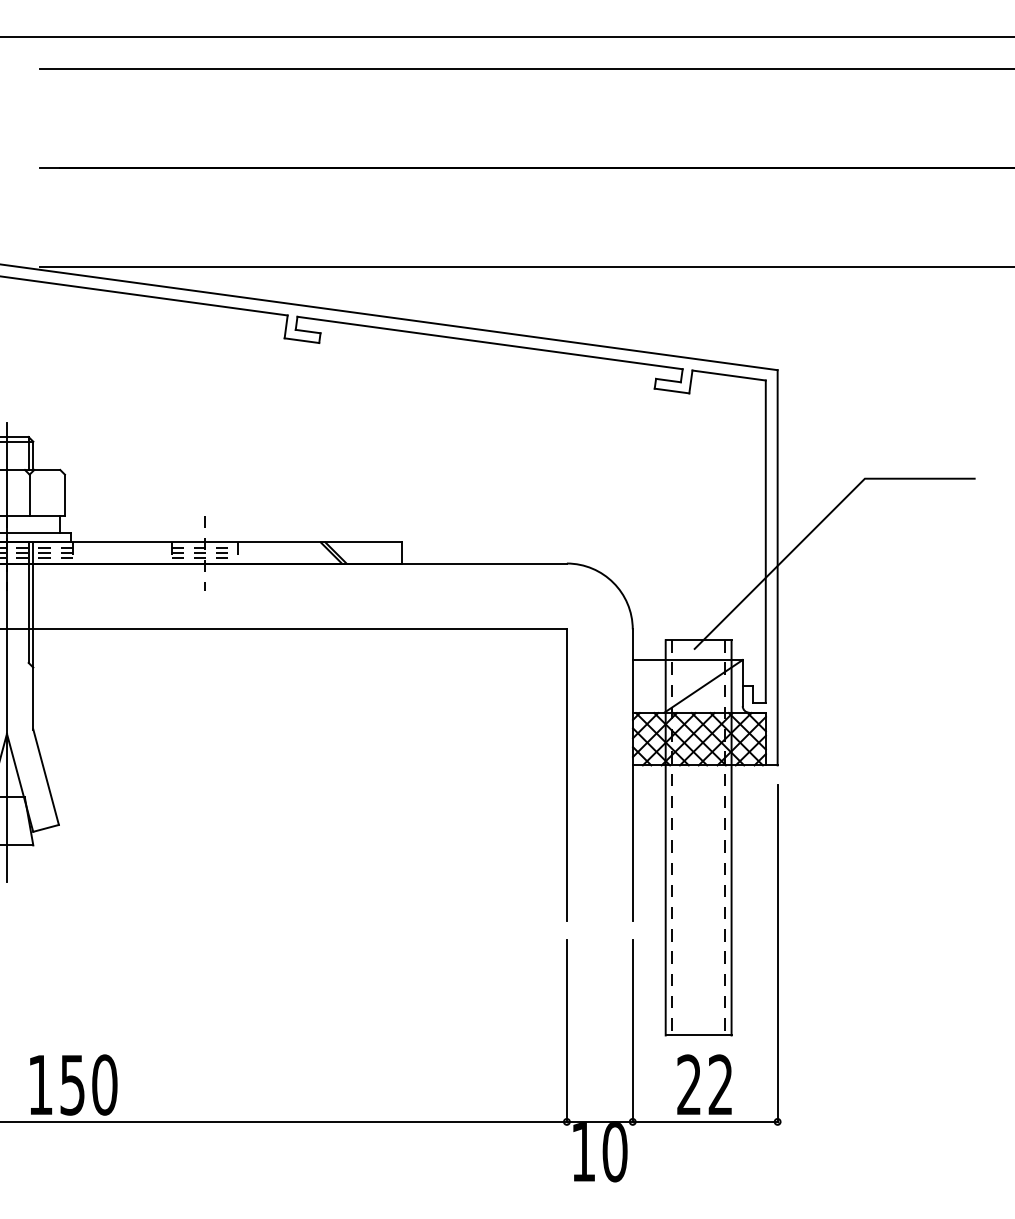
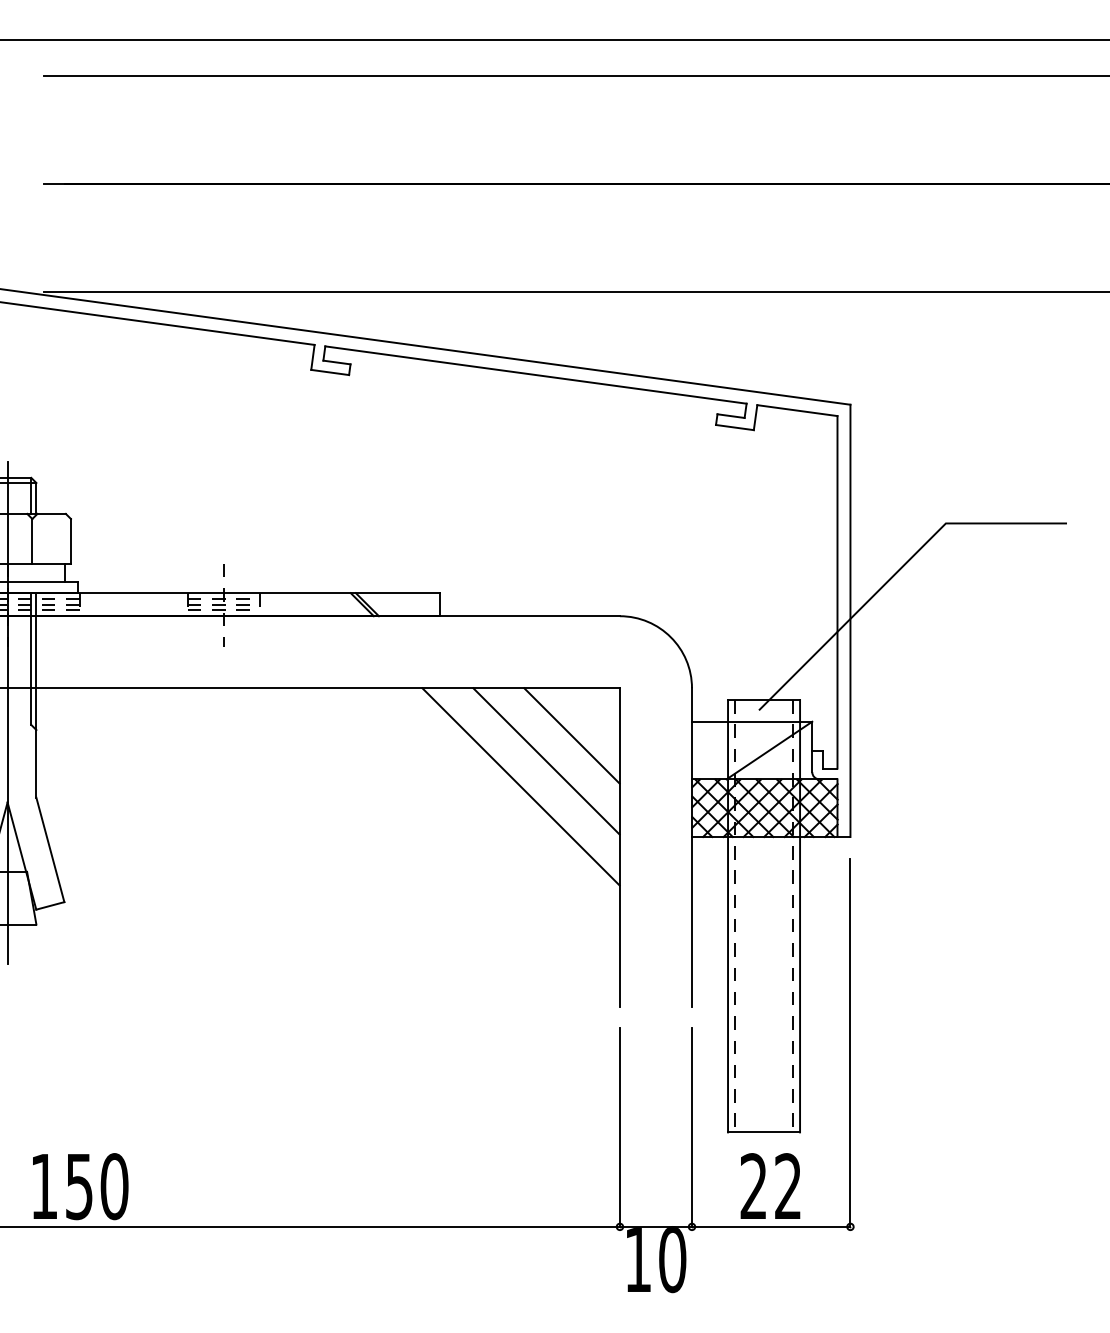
line: (522, 672) -> (571, 735), added
line: (499, 696) -> (546, 761), added
line: (476, 719) -> (521, 786), added

